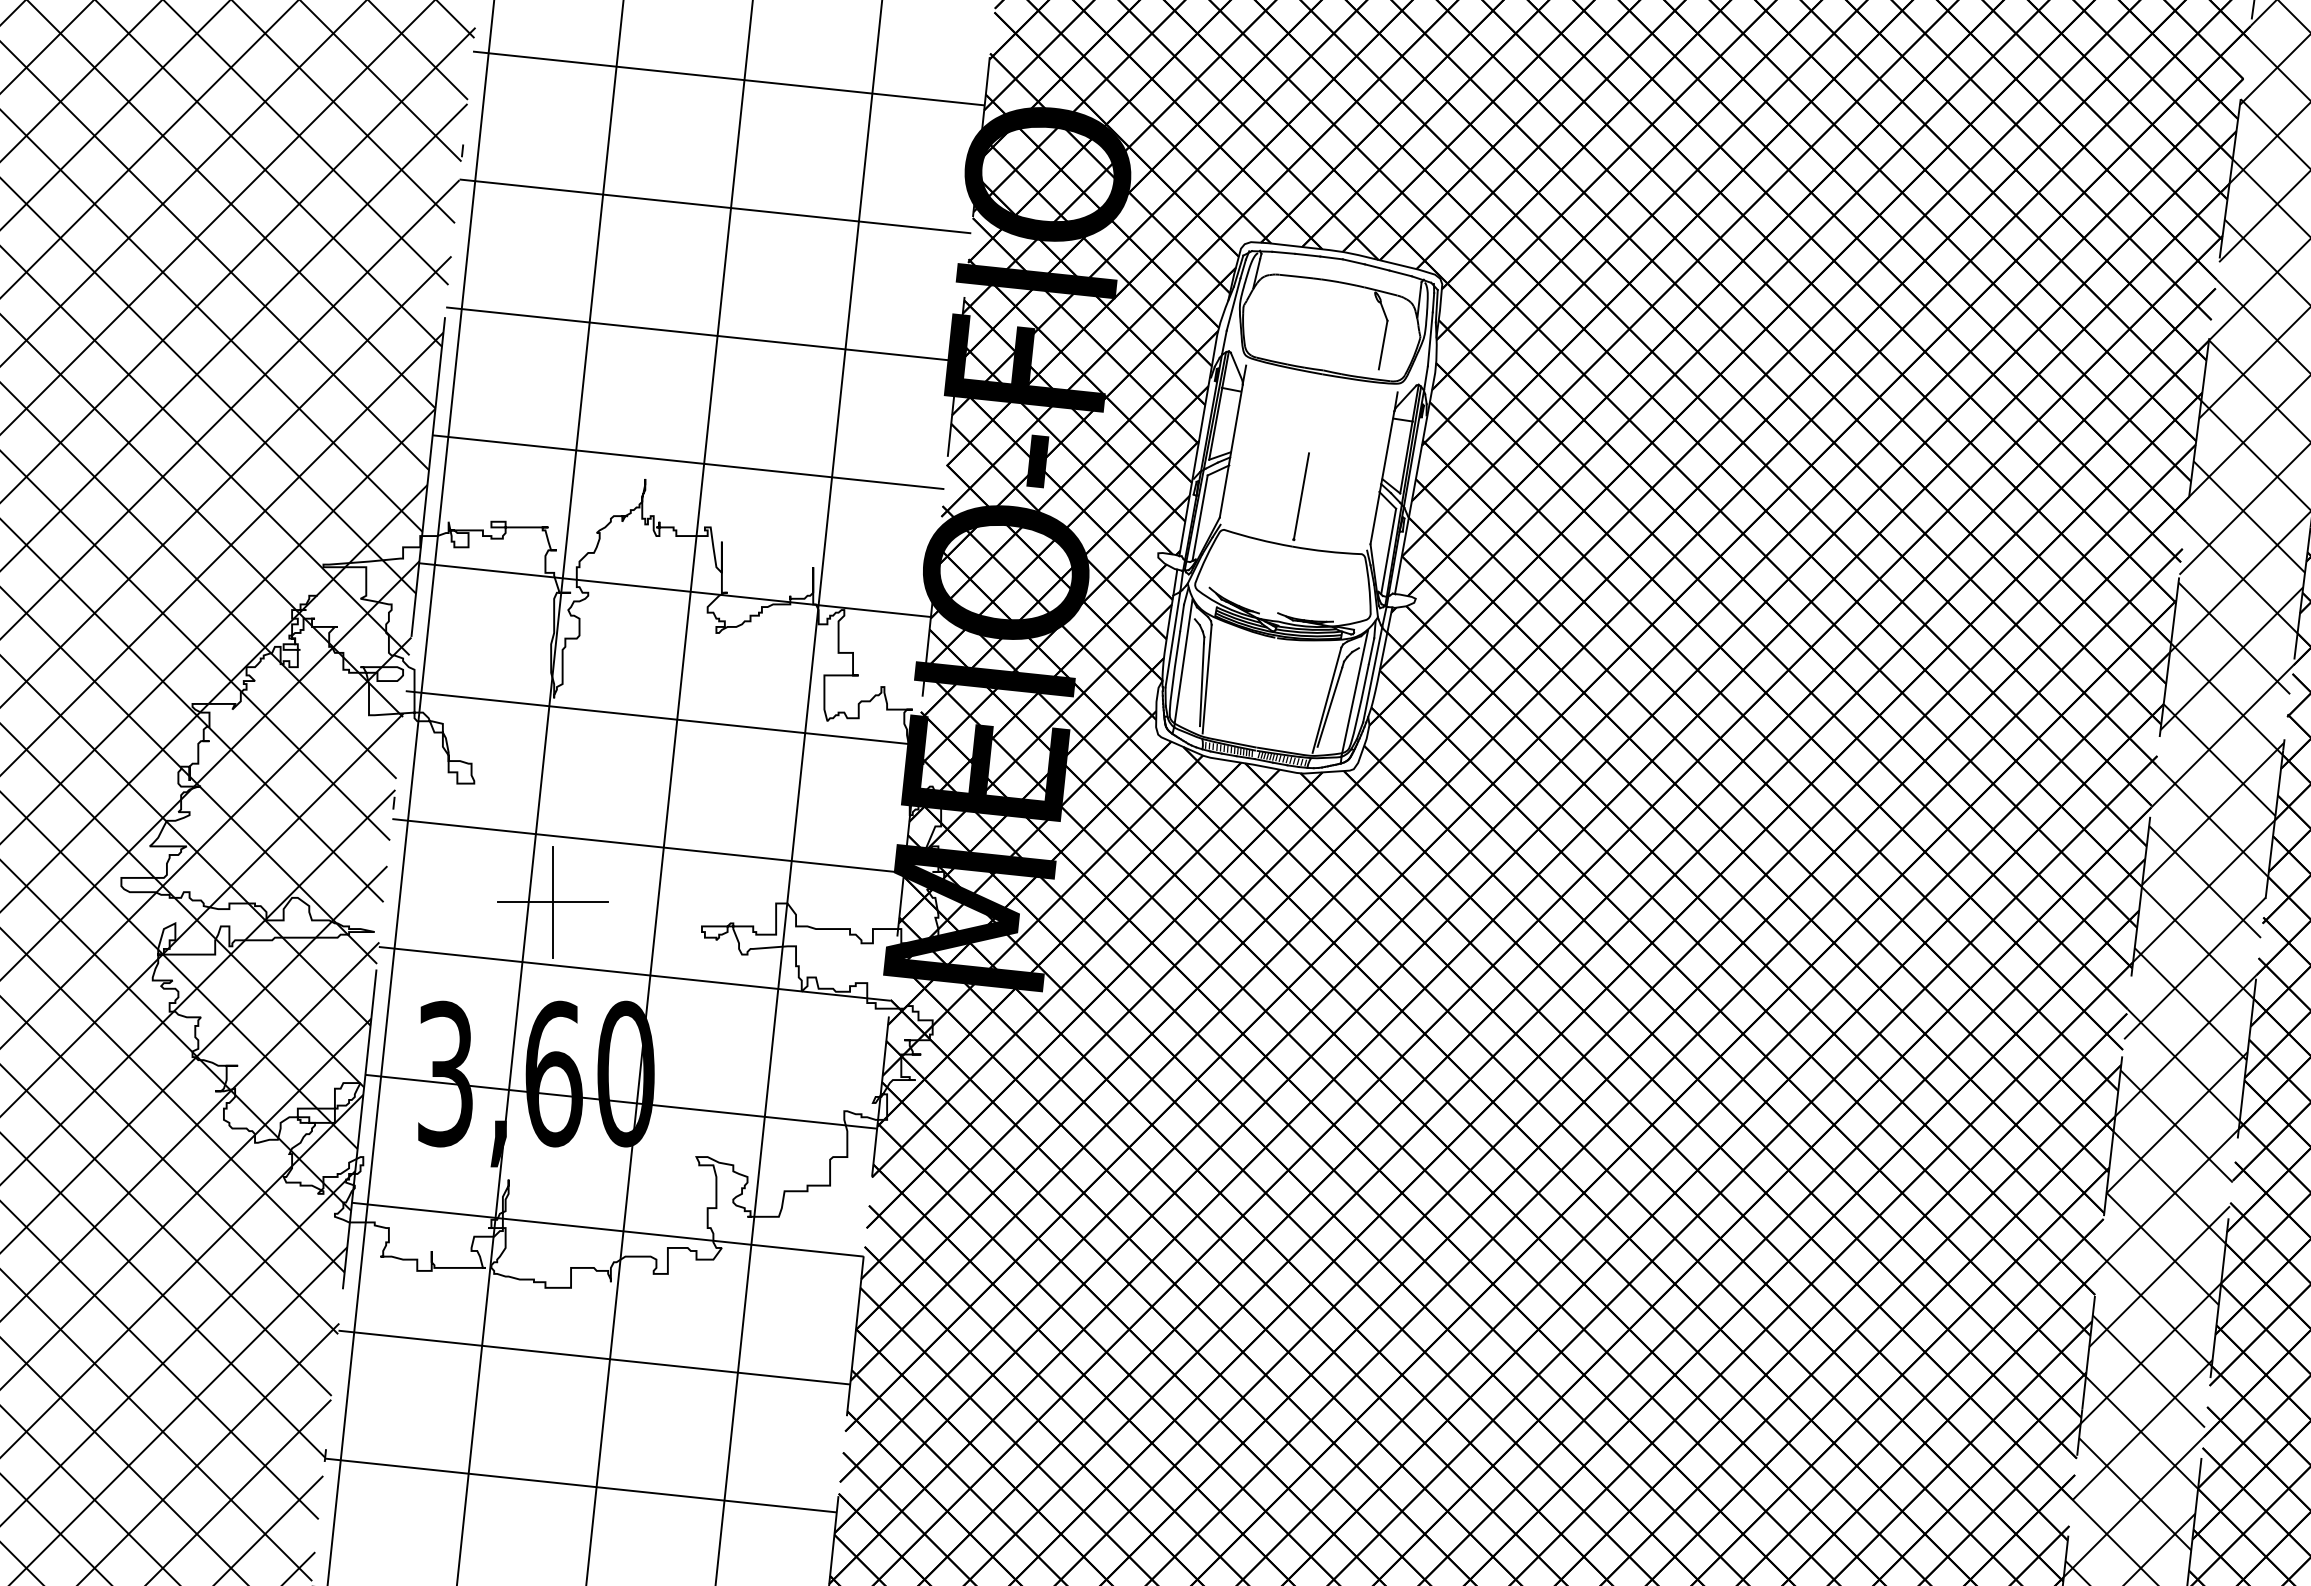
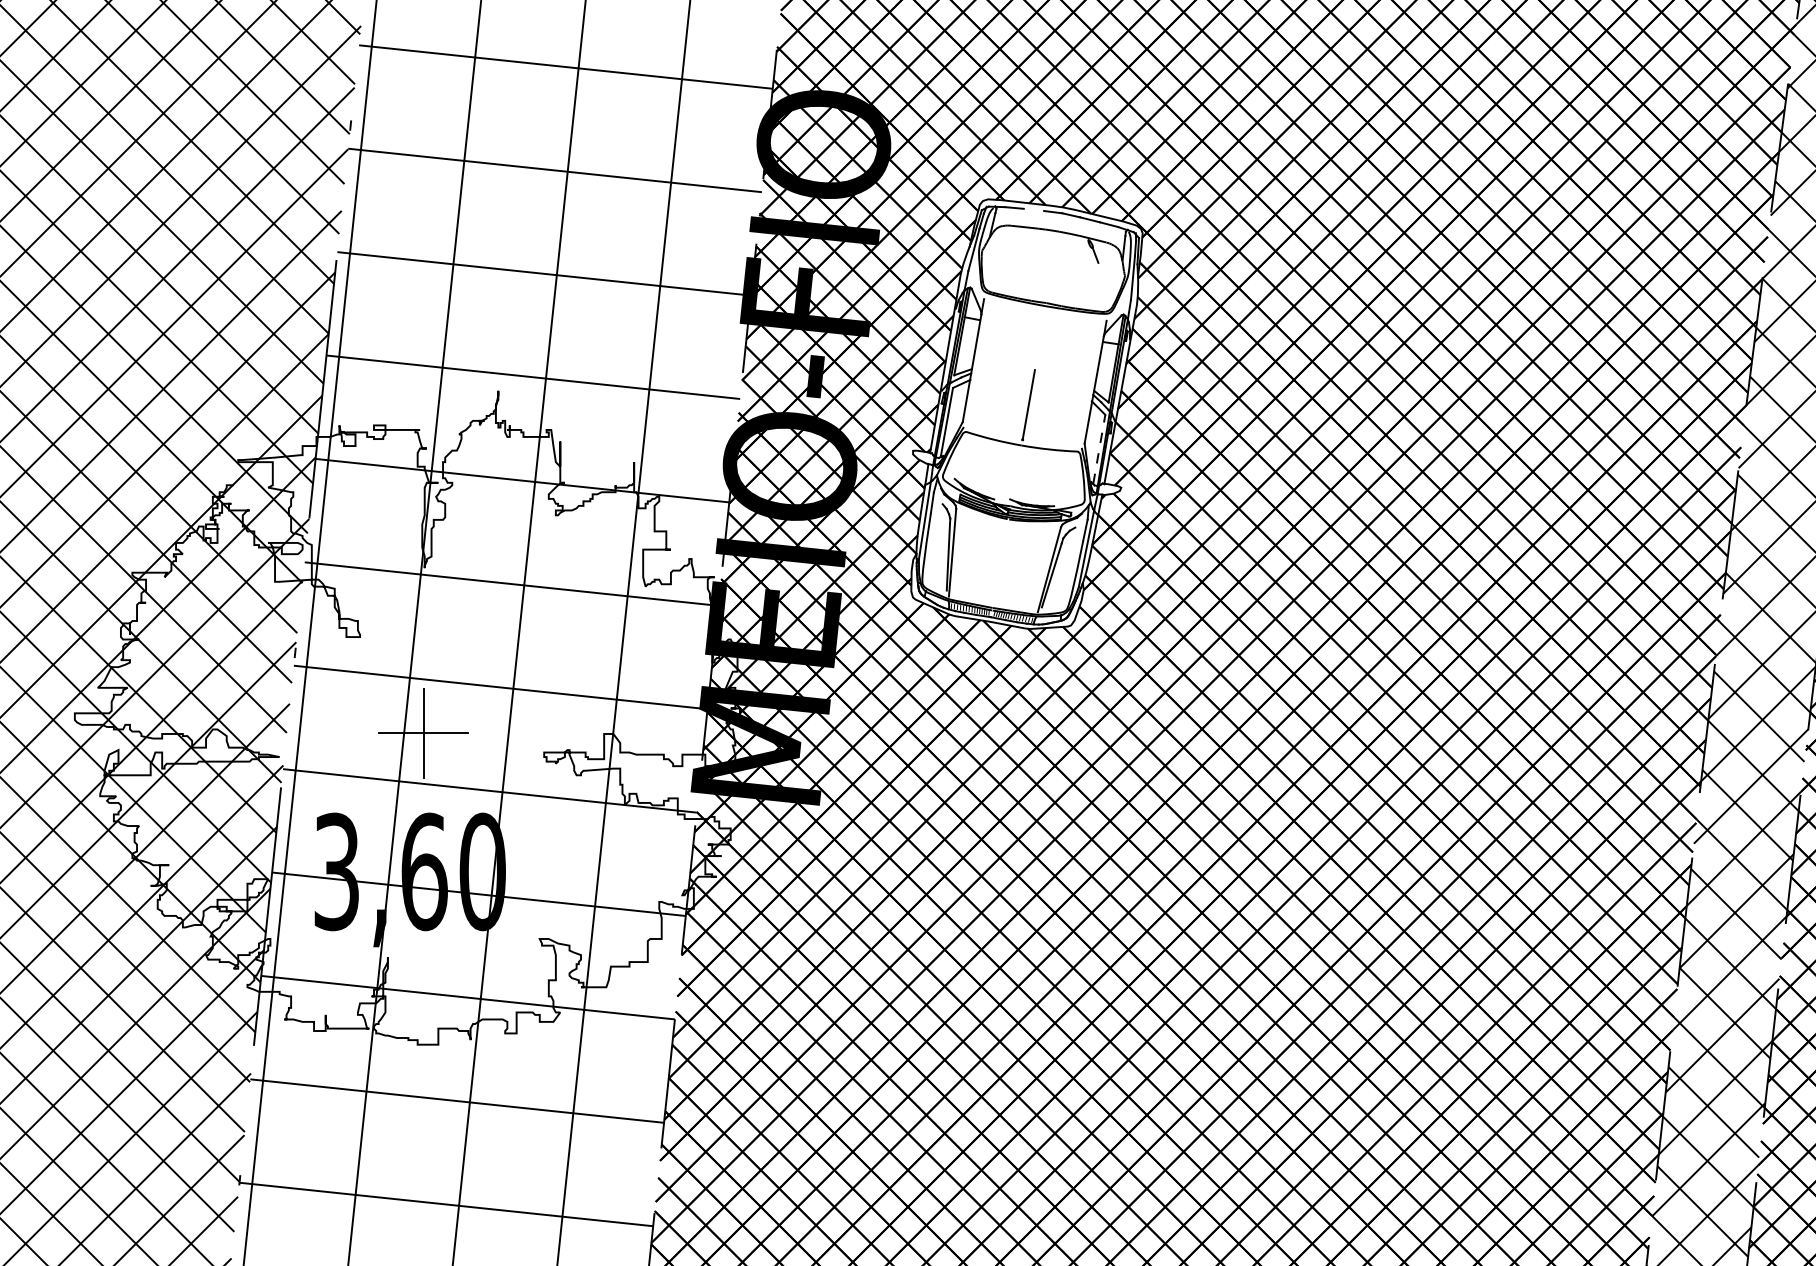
line: (1307, 254) -> (1033, 209), removed
line: (1382, 344) -> (1094, 282), removed
line: (1388, 550) -> (1099, 448), solid -> dashed
line: (1183, 662) -> (933, 539), removed
line: (1354, 693) -> (1071, 564), removed

